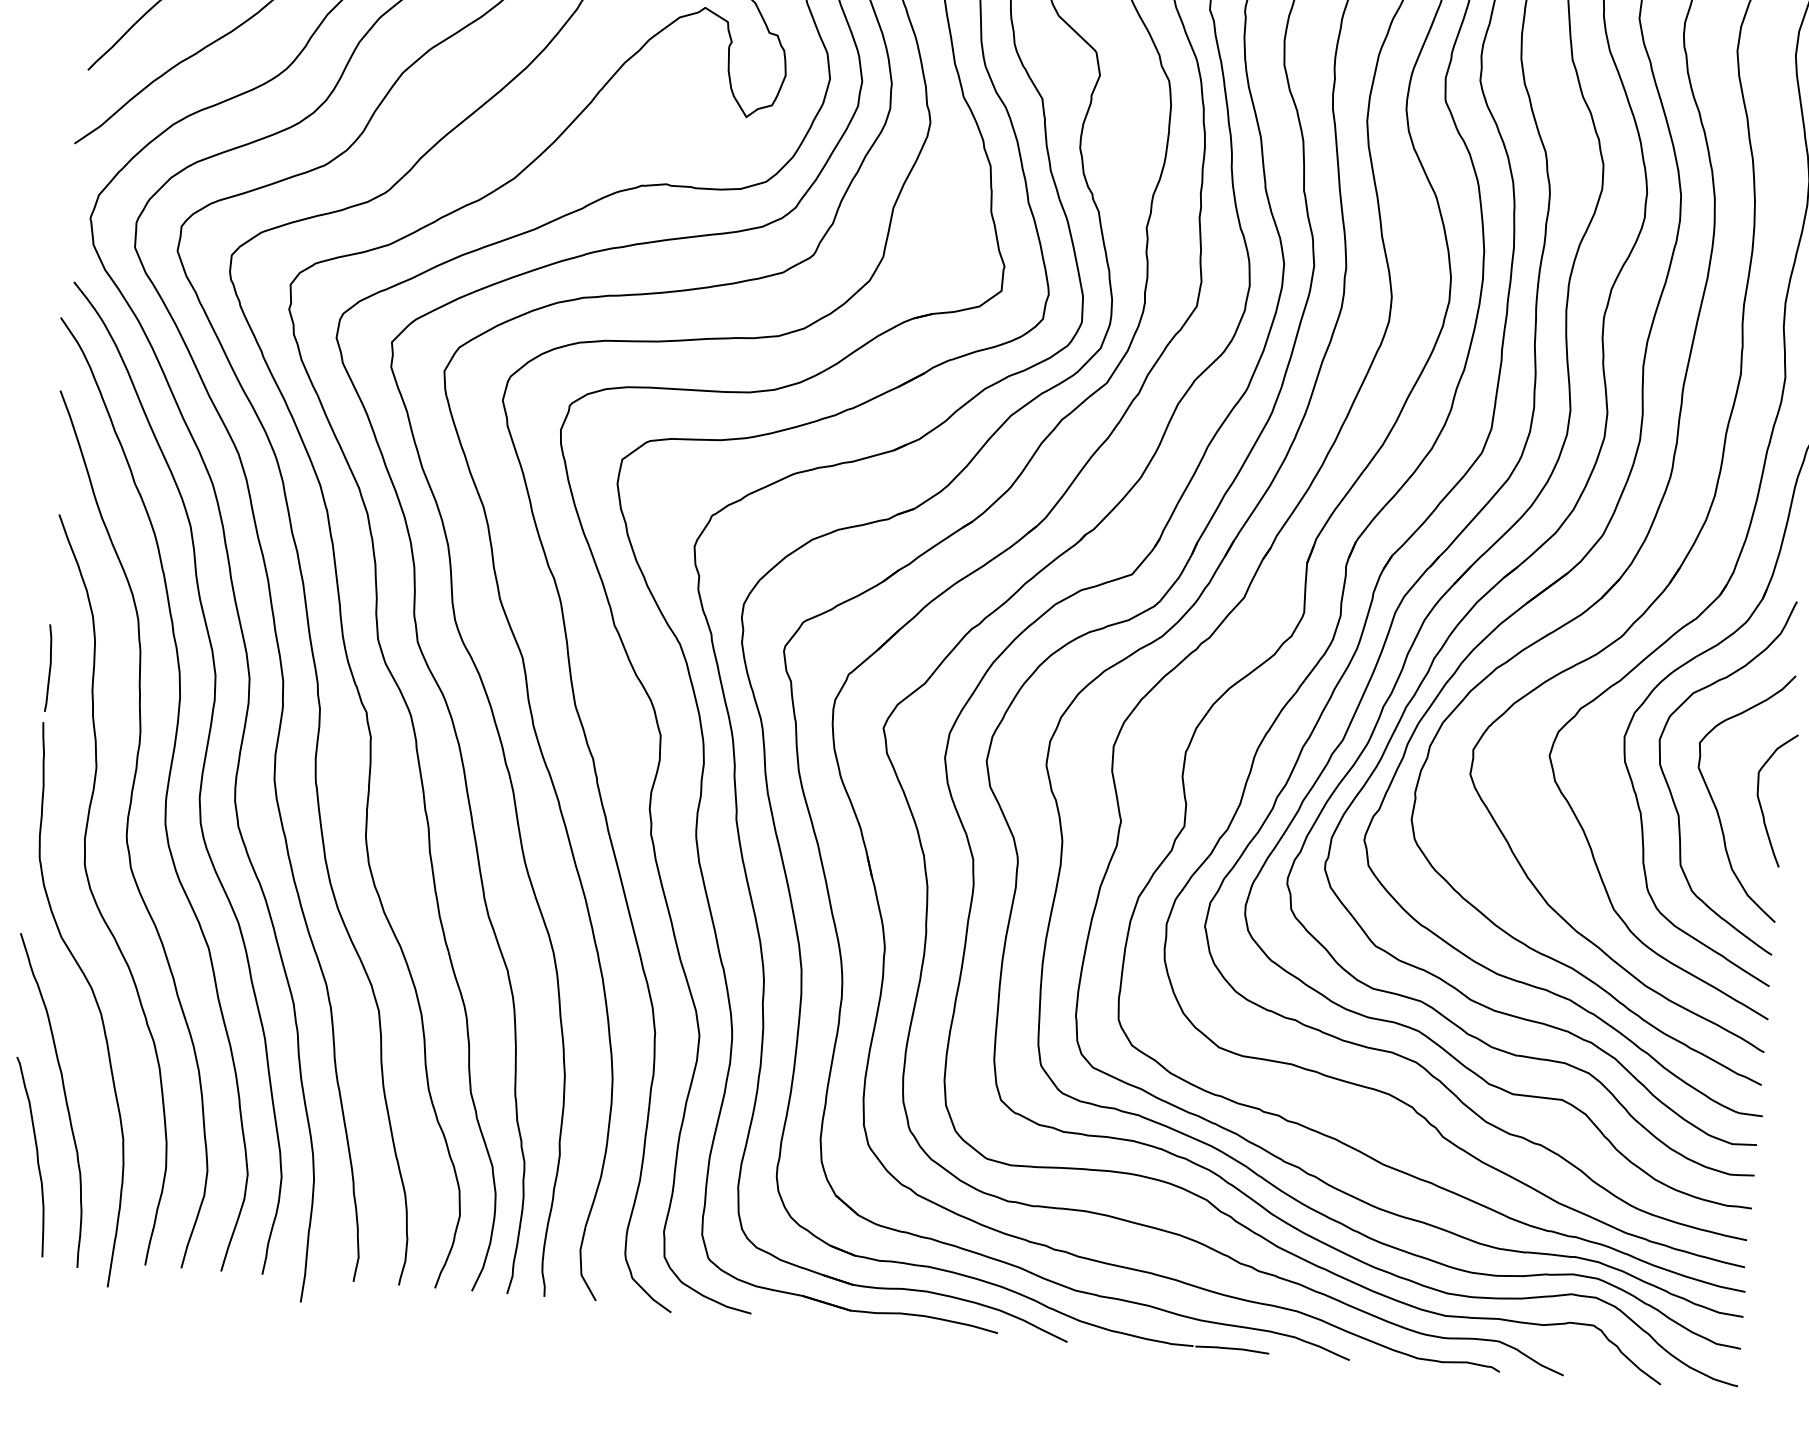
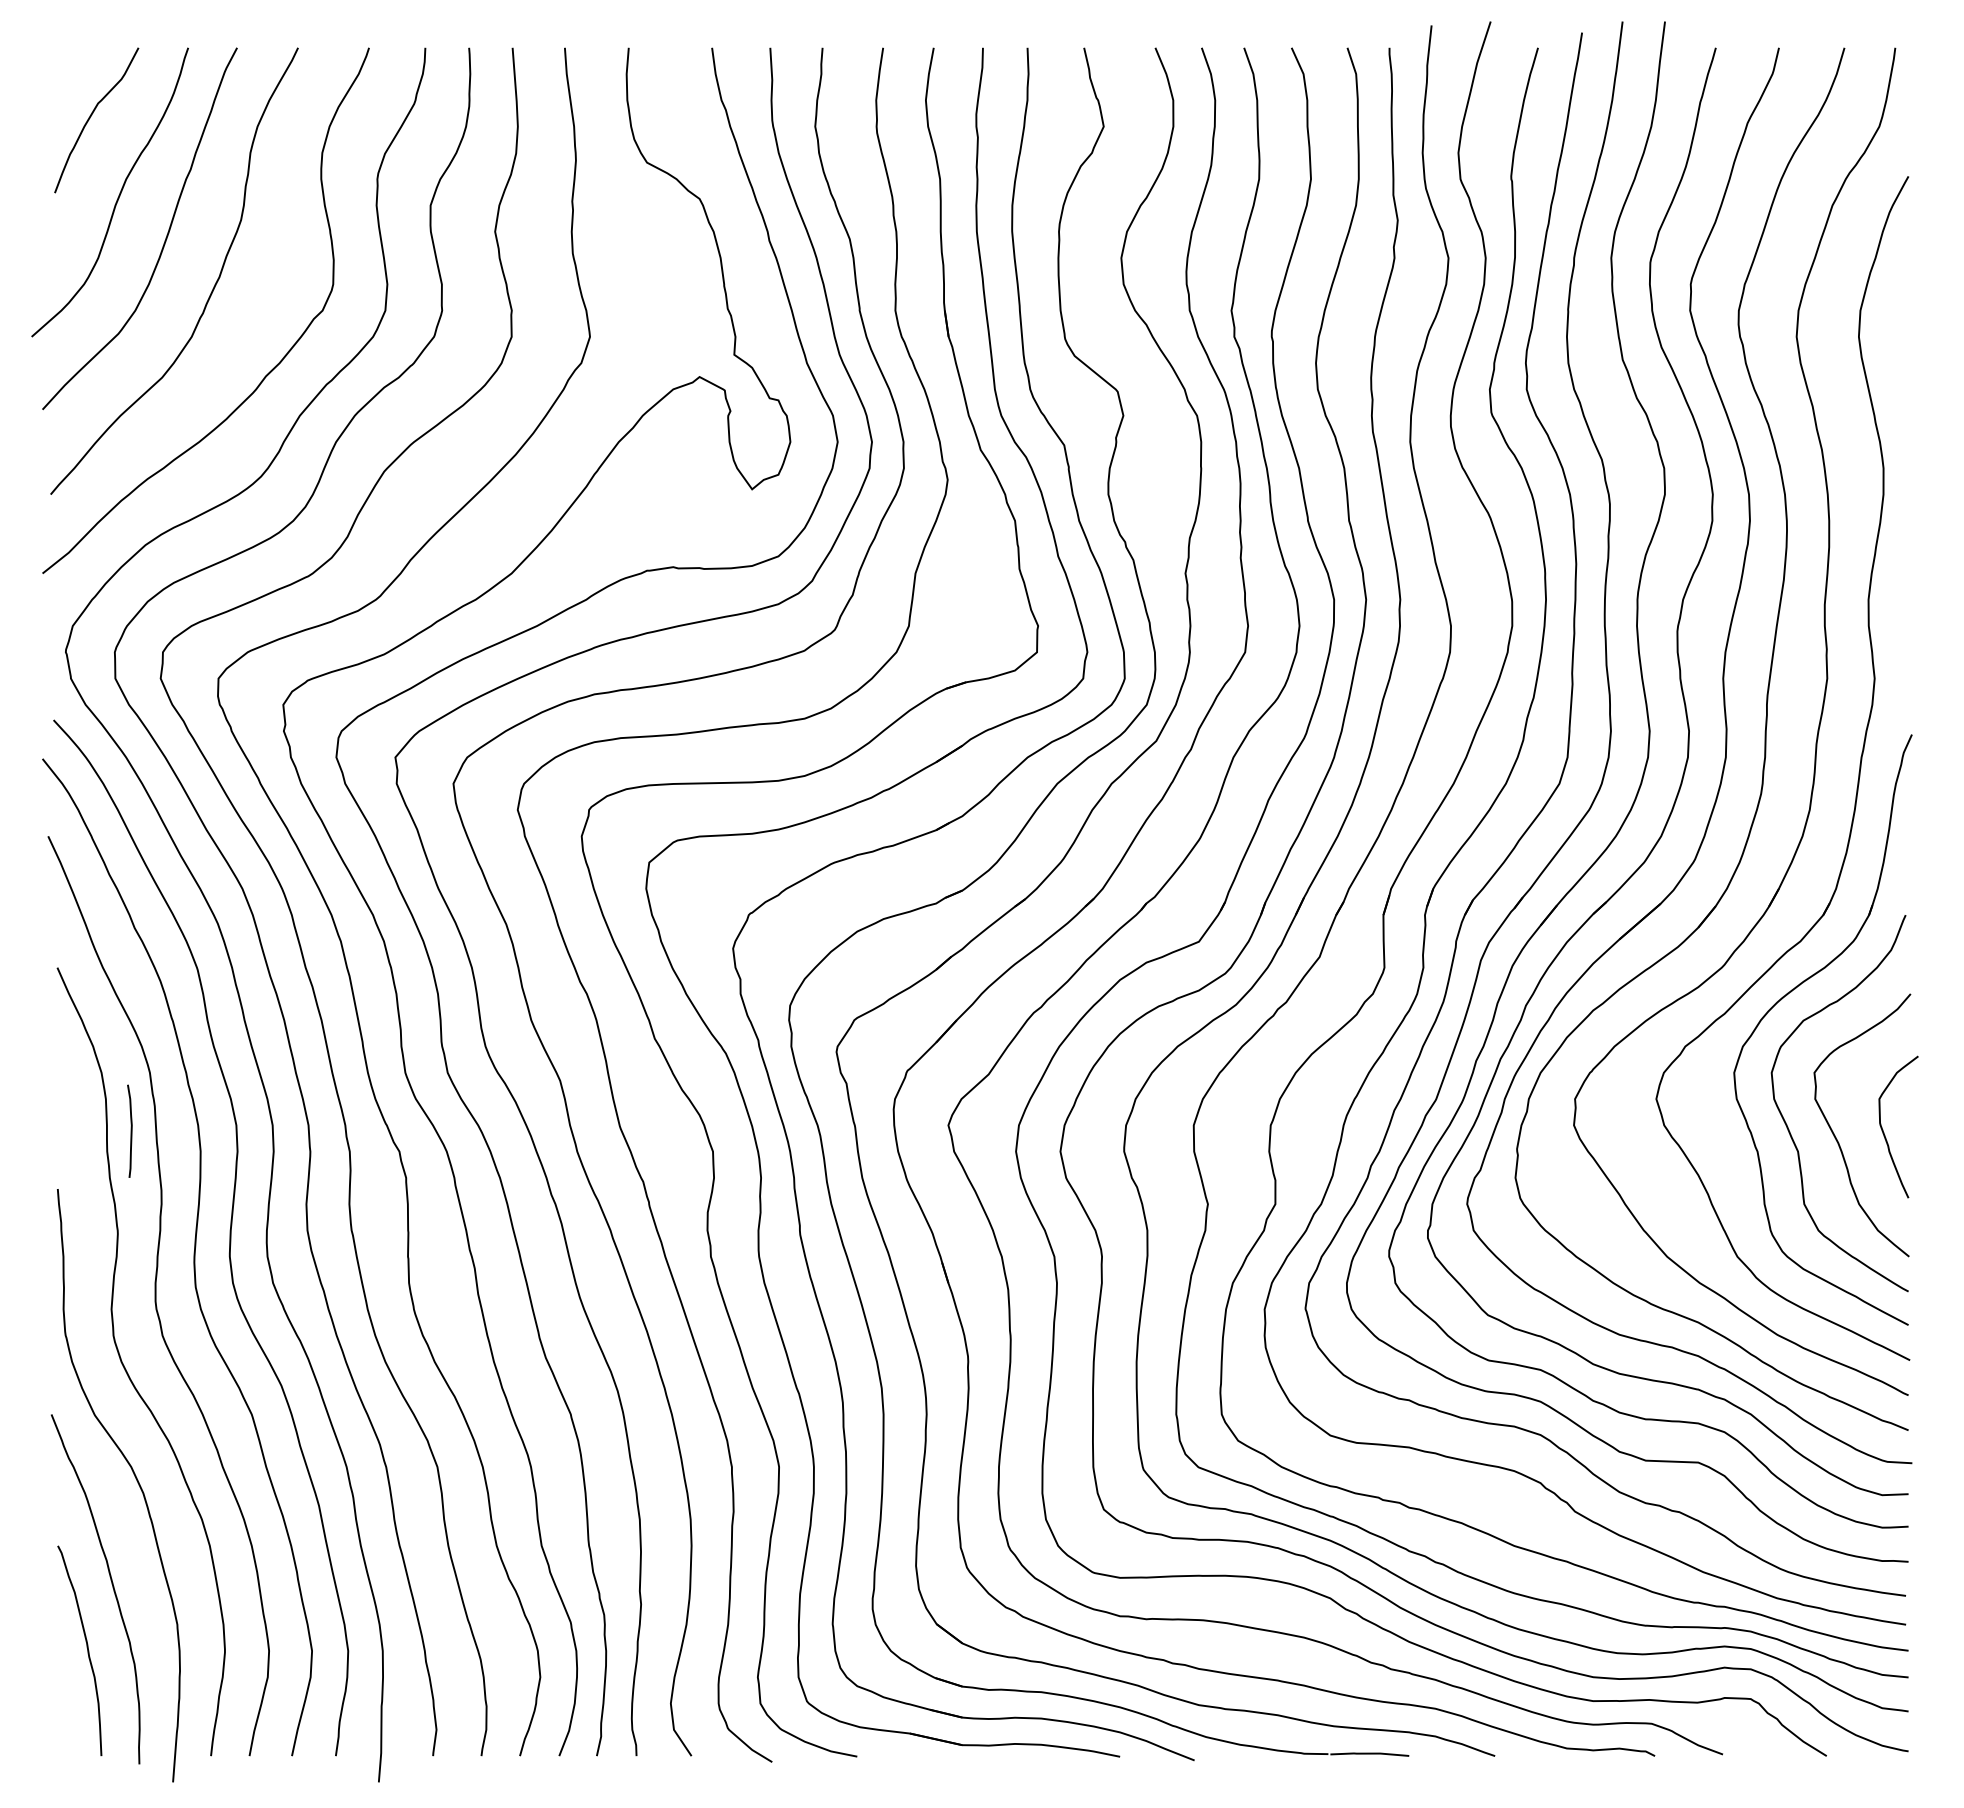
curve: (49, 667) -> (130, 1130), moved

